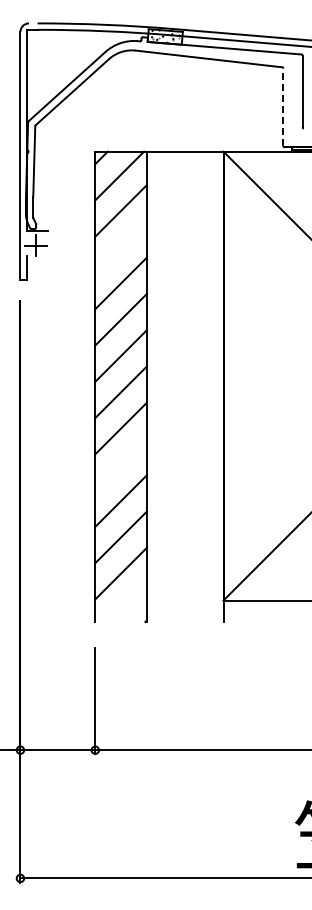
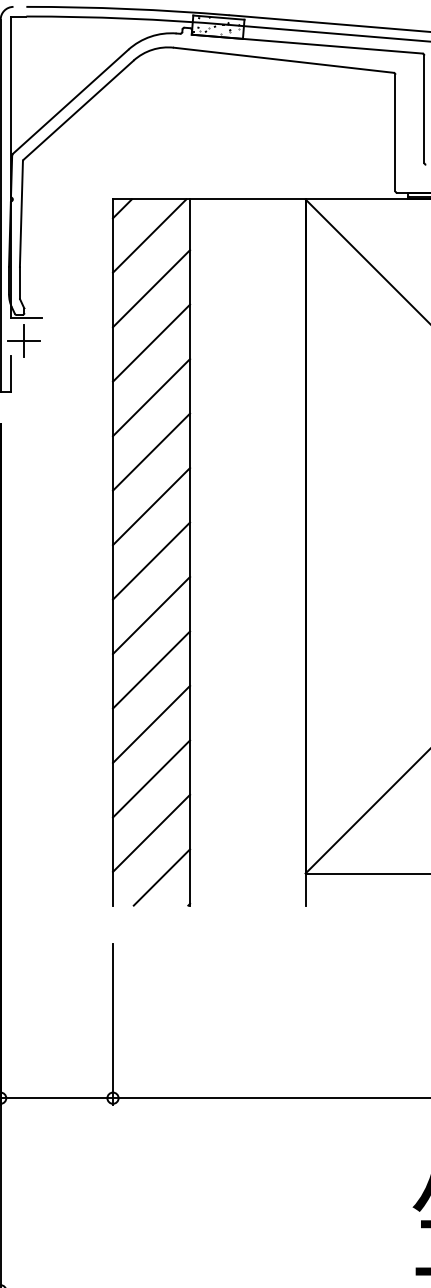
line: (283, 107) -> (395, 133), dashed -> solid
line: (120, 247) -> (150, 343), added
line: (120, 464) -> (150, 669), added
line: (127, 602) -> (161, 876), added

